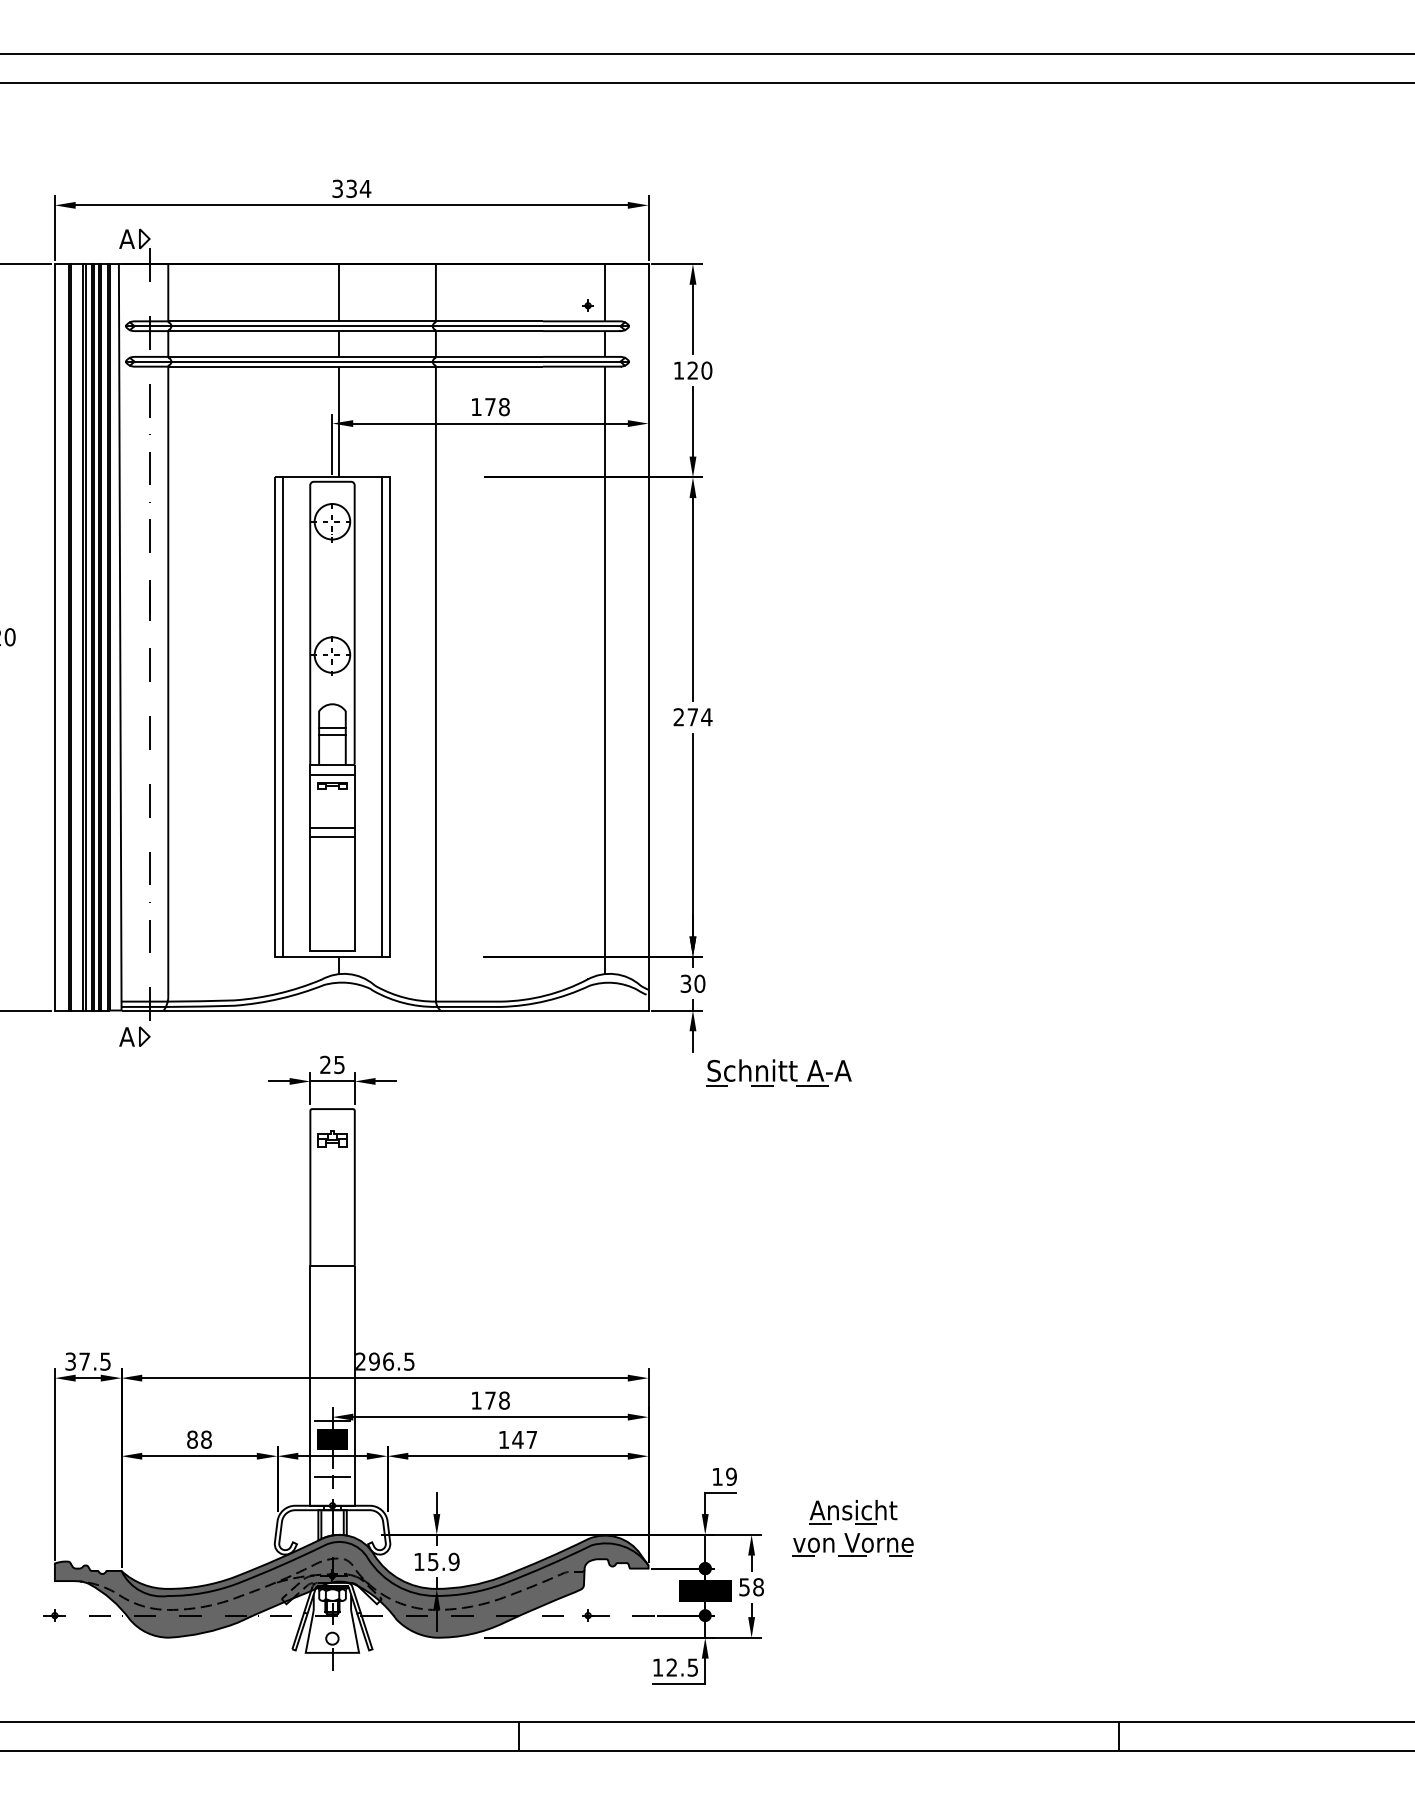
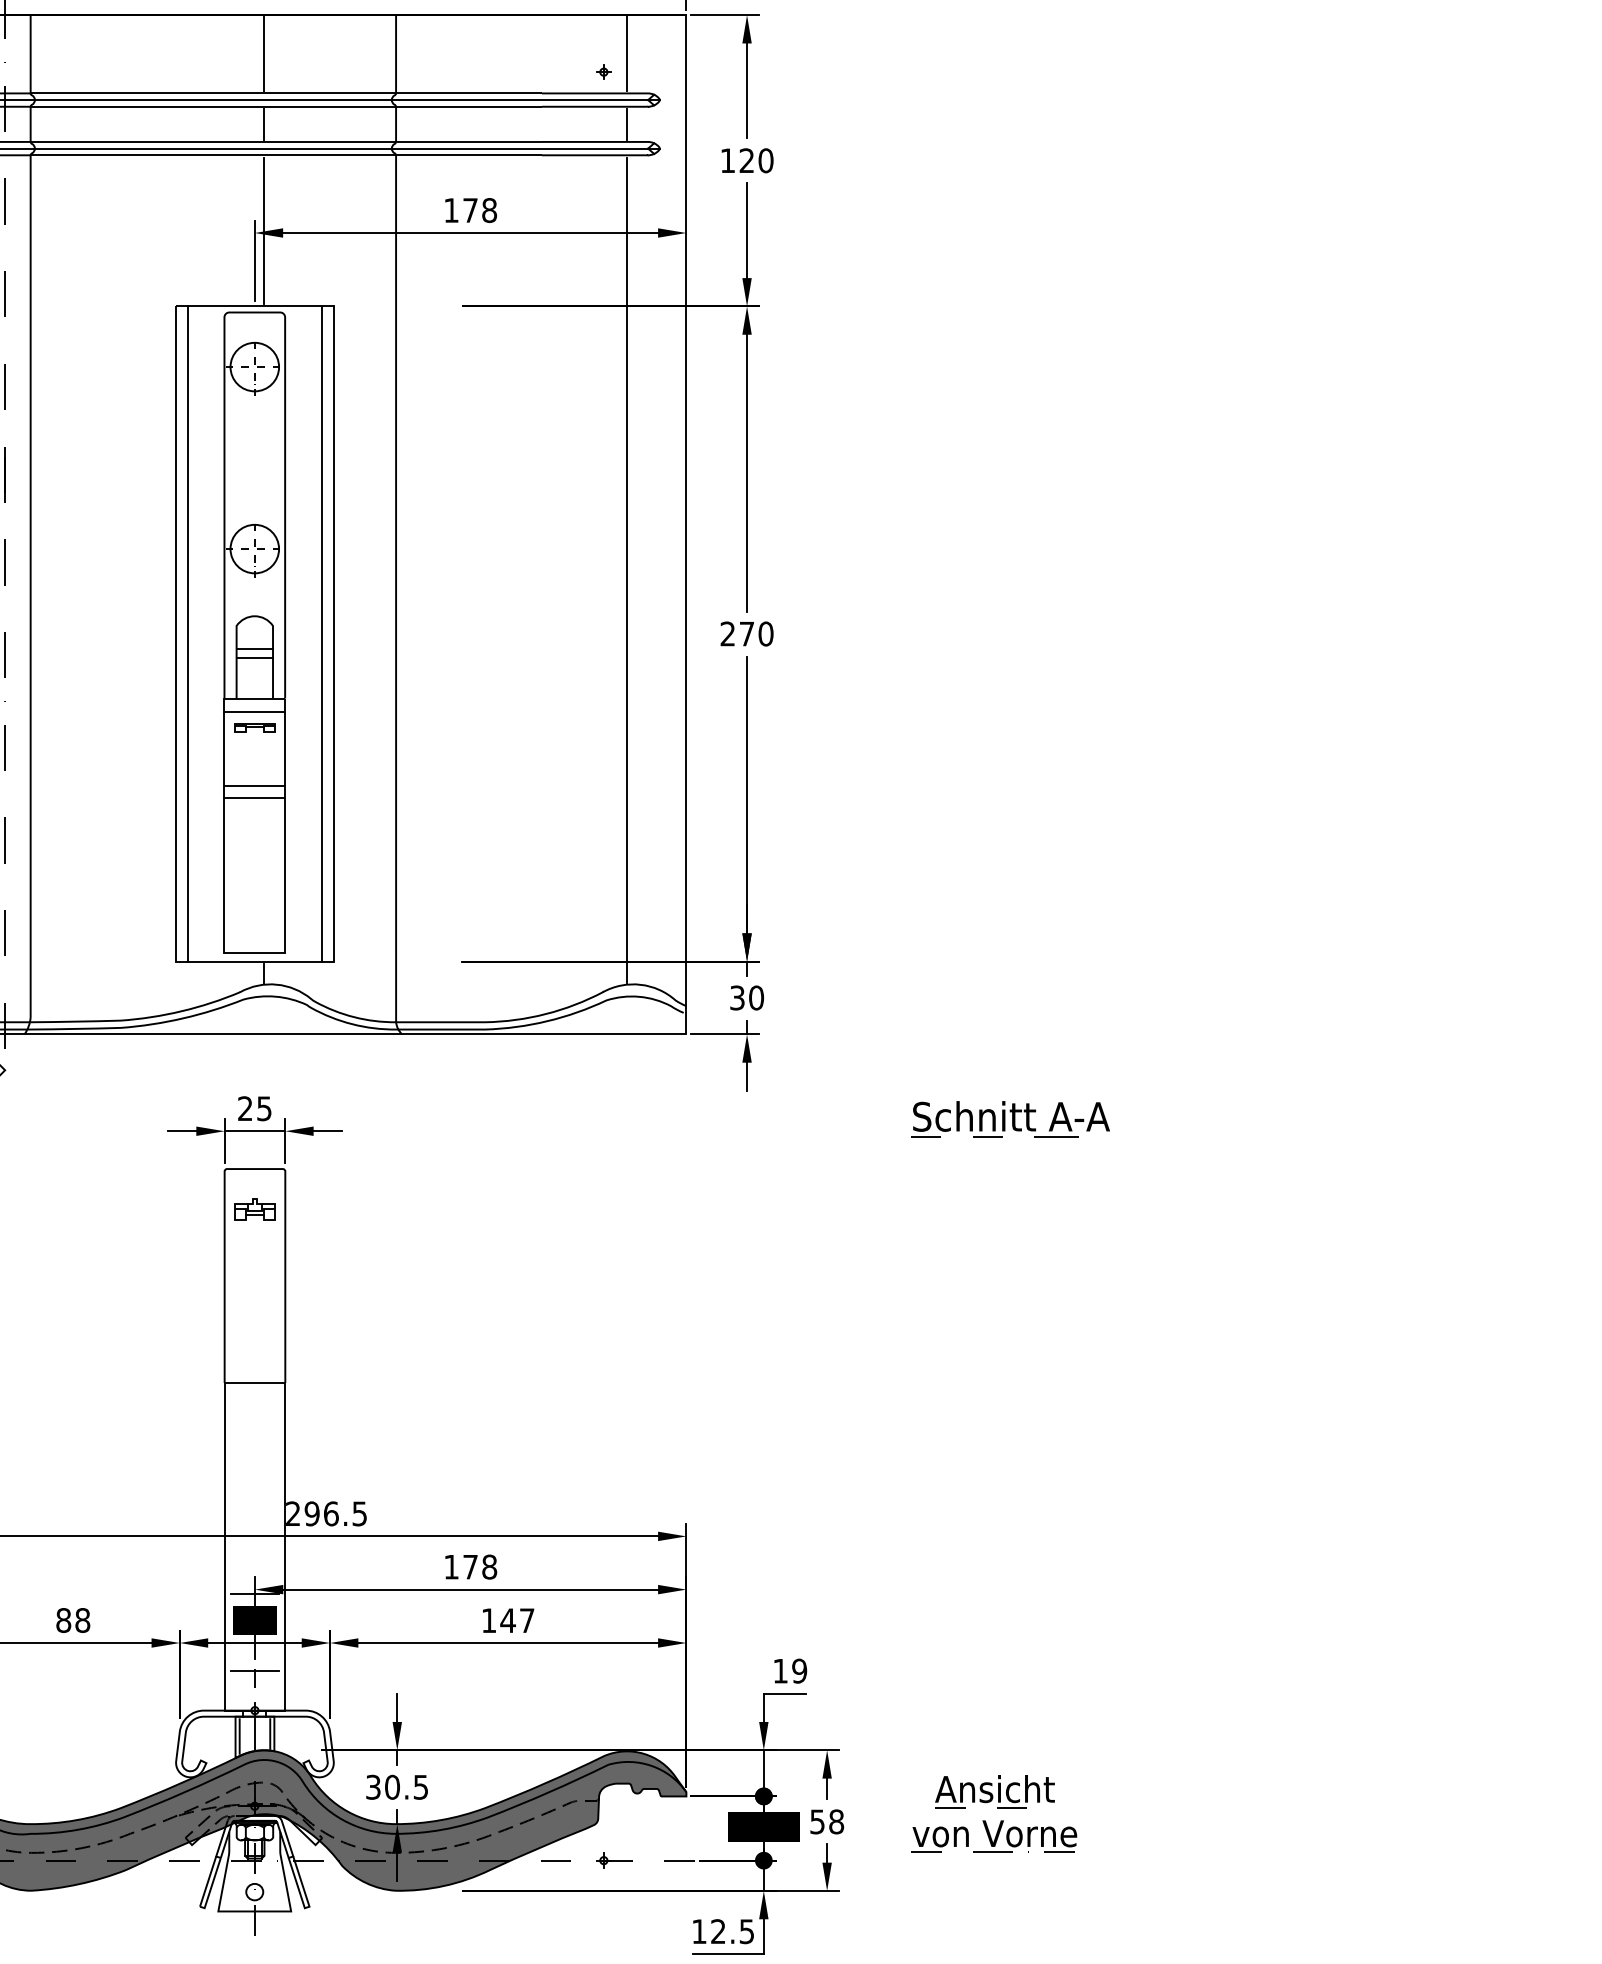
text: (706, 717) -> (765, 634), 274 -> 270
part: (778, 1072) -> (1009, 1119), moved
part: (852, 1528) -> (993, 1814), moved
text: (436, 1561) -> (396, 1786), 15.9 -> 30.5

